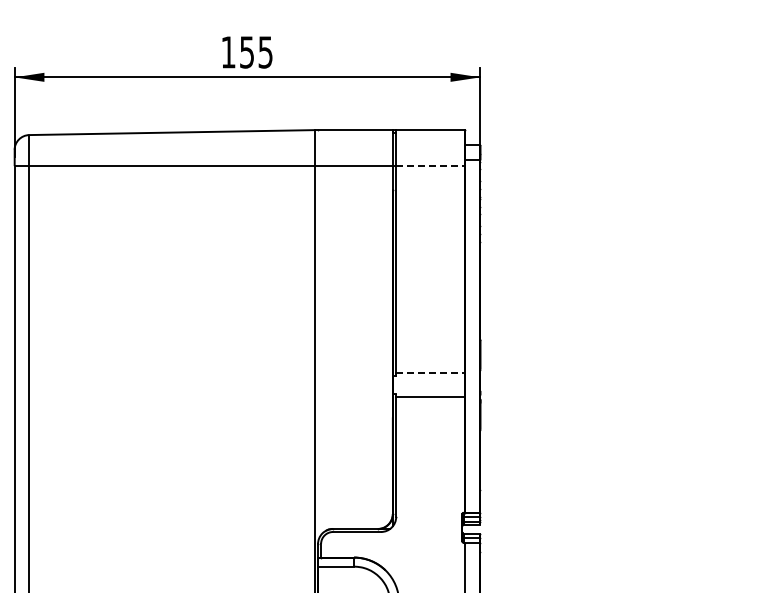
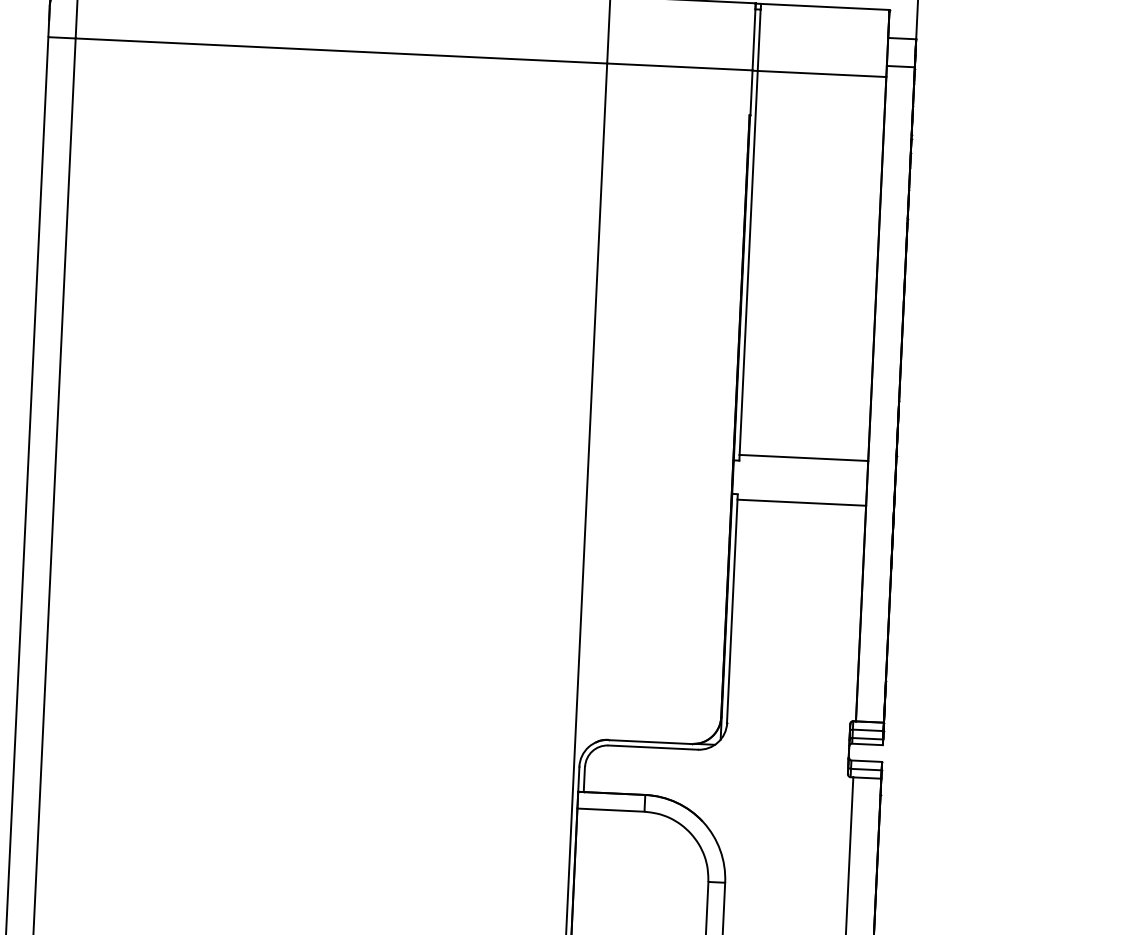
line: (430, 166) -> (821, 74), dashed -> solid
line: (430, 372) -> (803, 457), dashed -> solid

